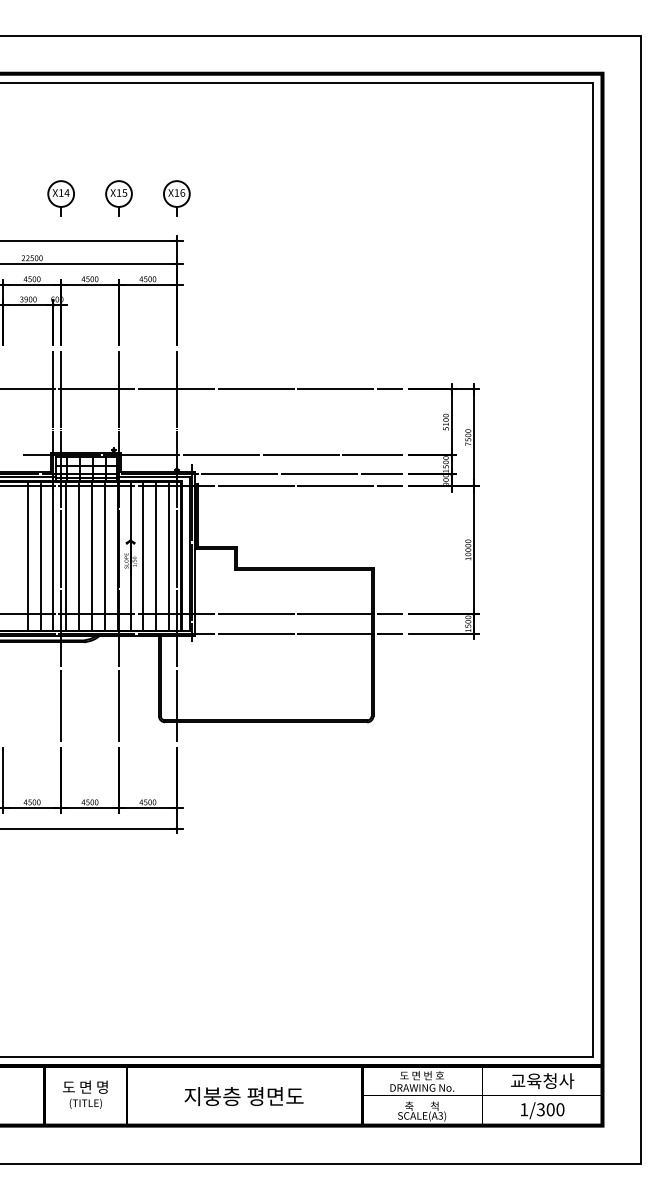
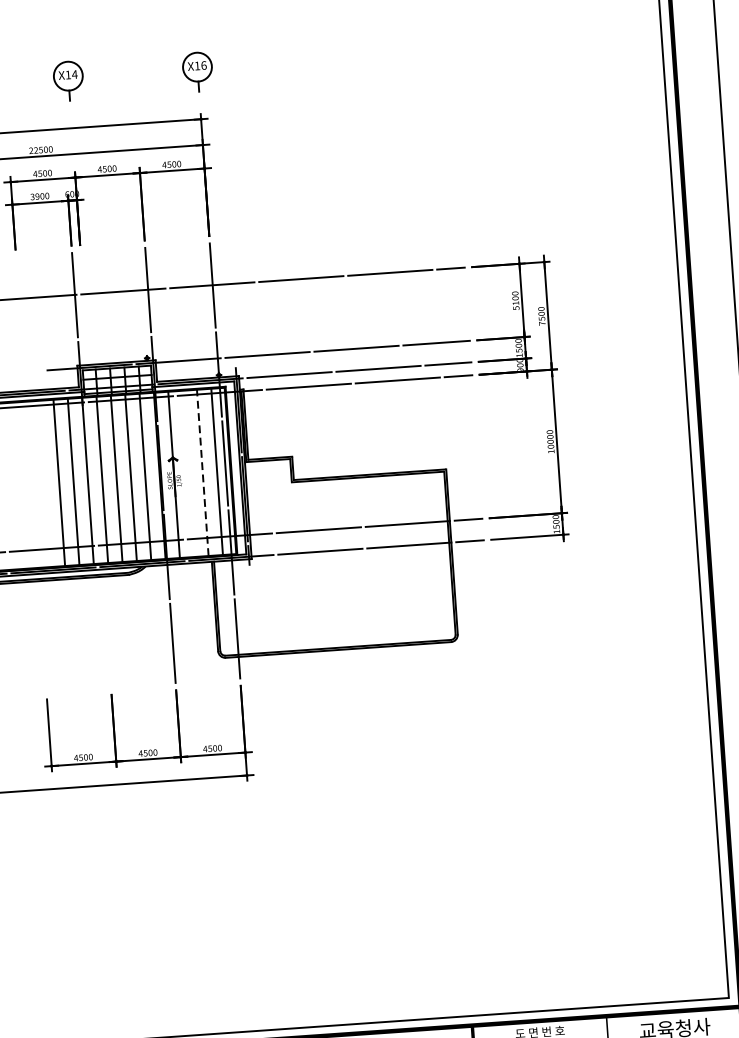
part: (118, 198) -> (132, 76), removed
line: (61, 546) -> (96, 469), removed
line: (143, 555) -> (188, 473), removed
line: (156, 555) -> (202, 472), solid -> dashed

